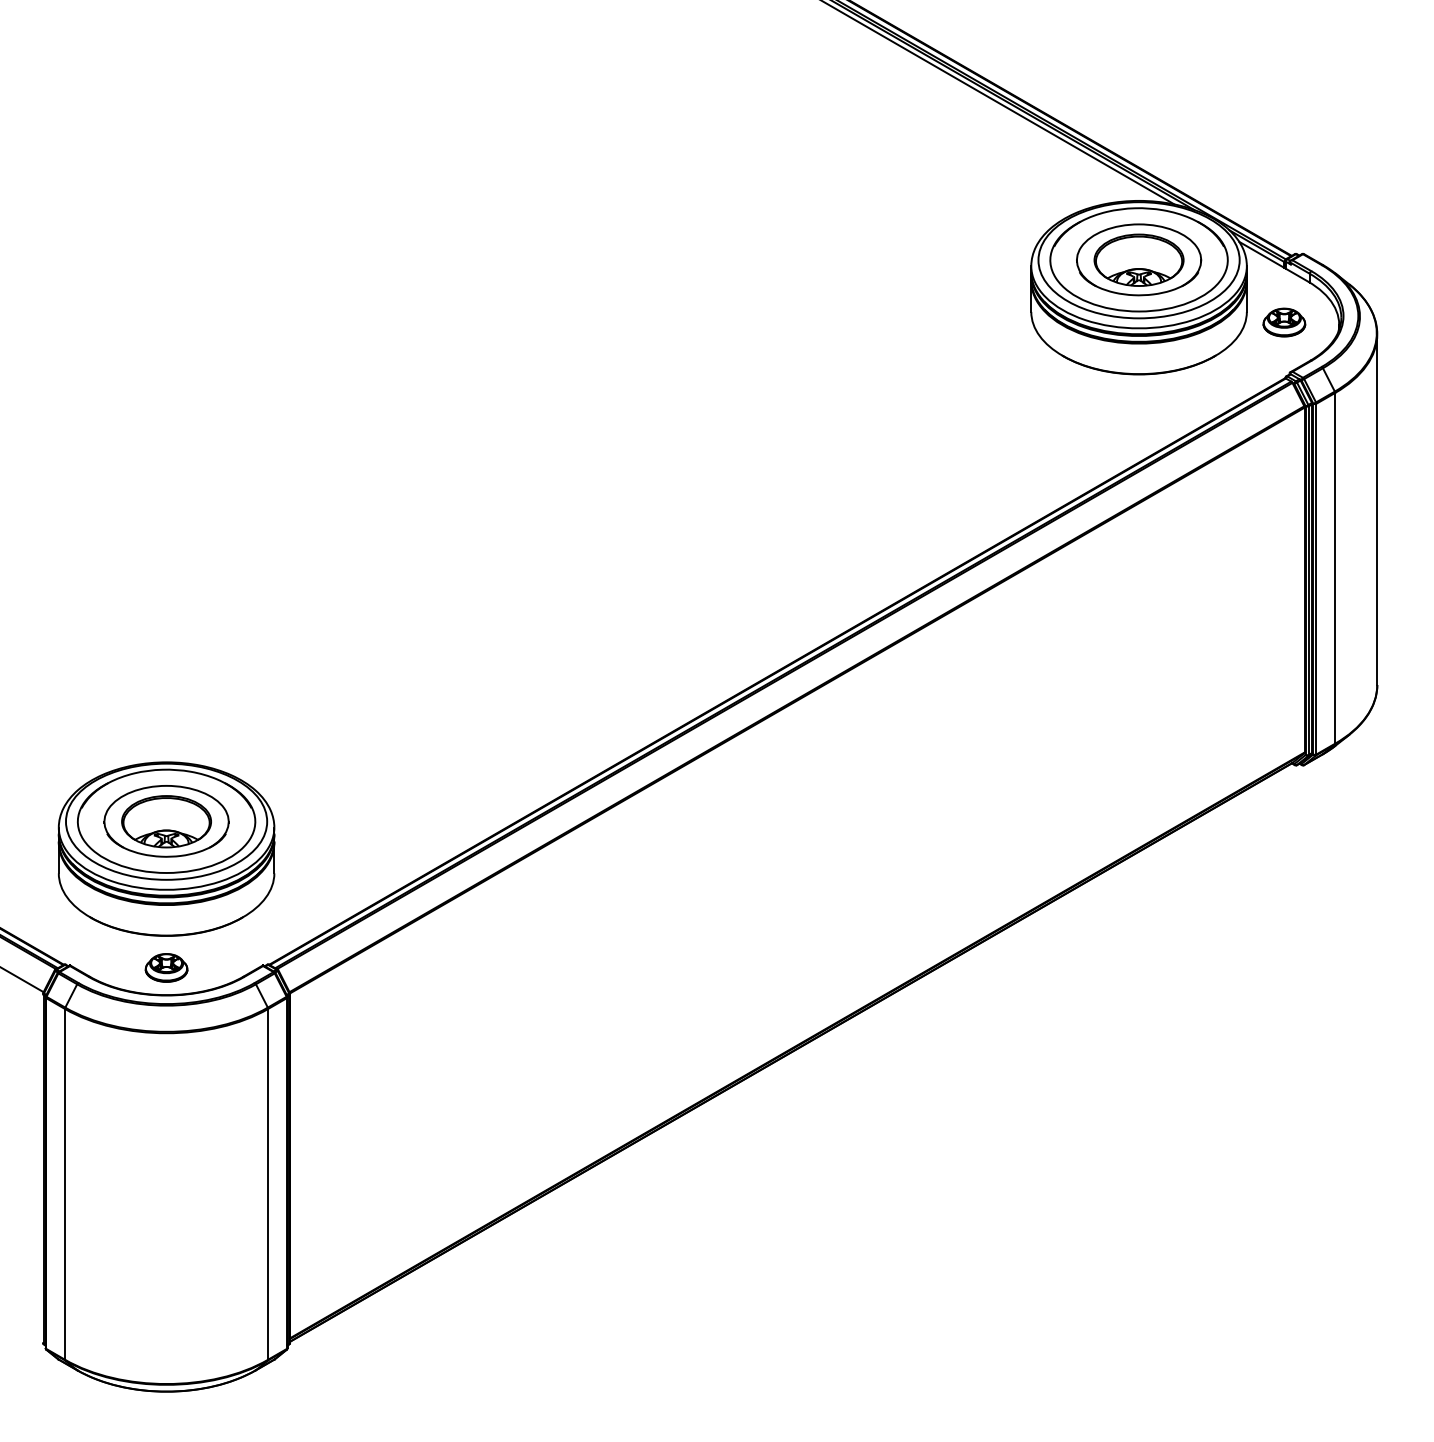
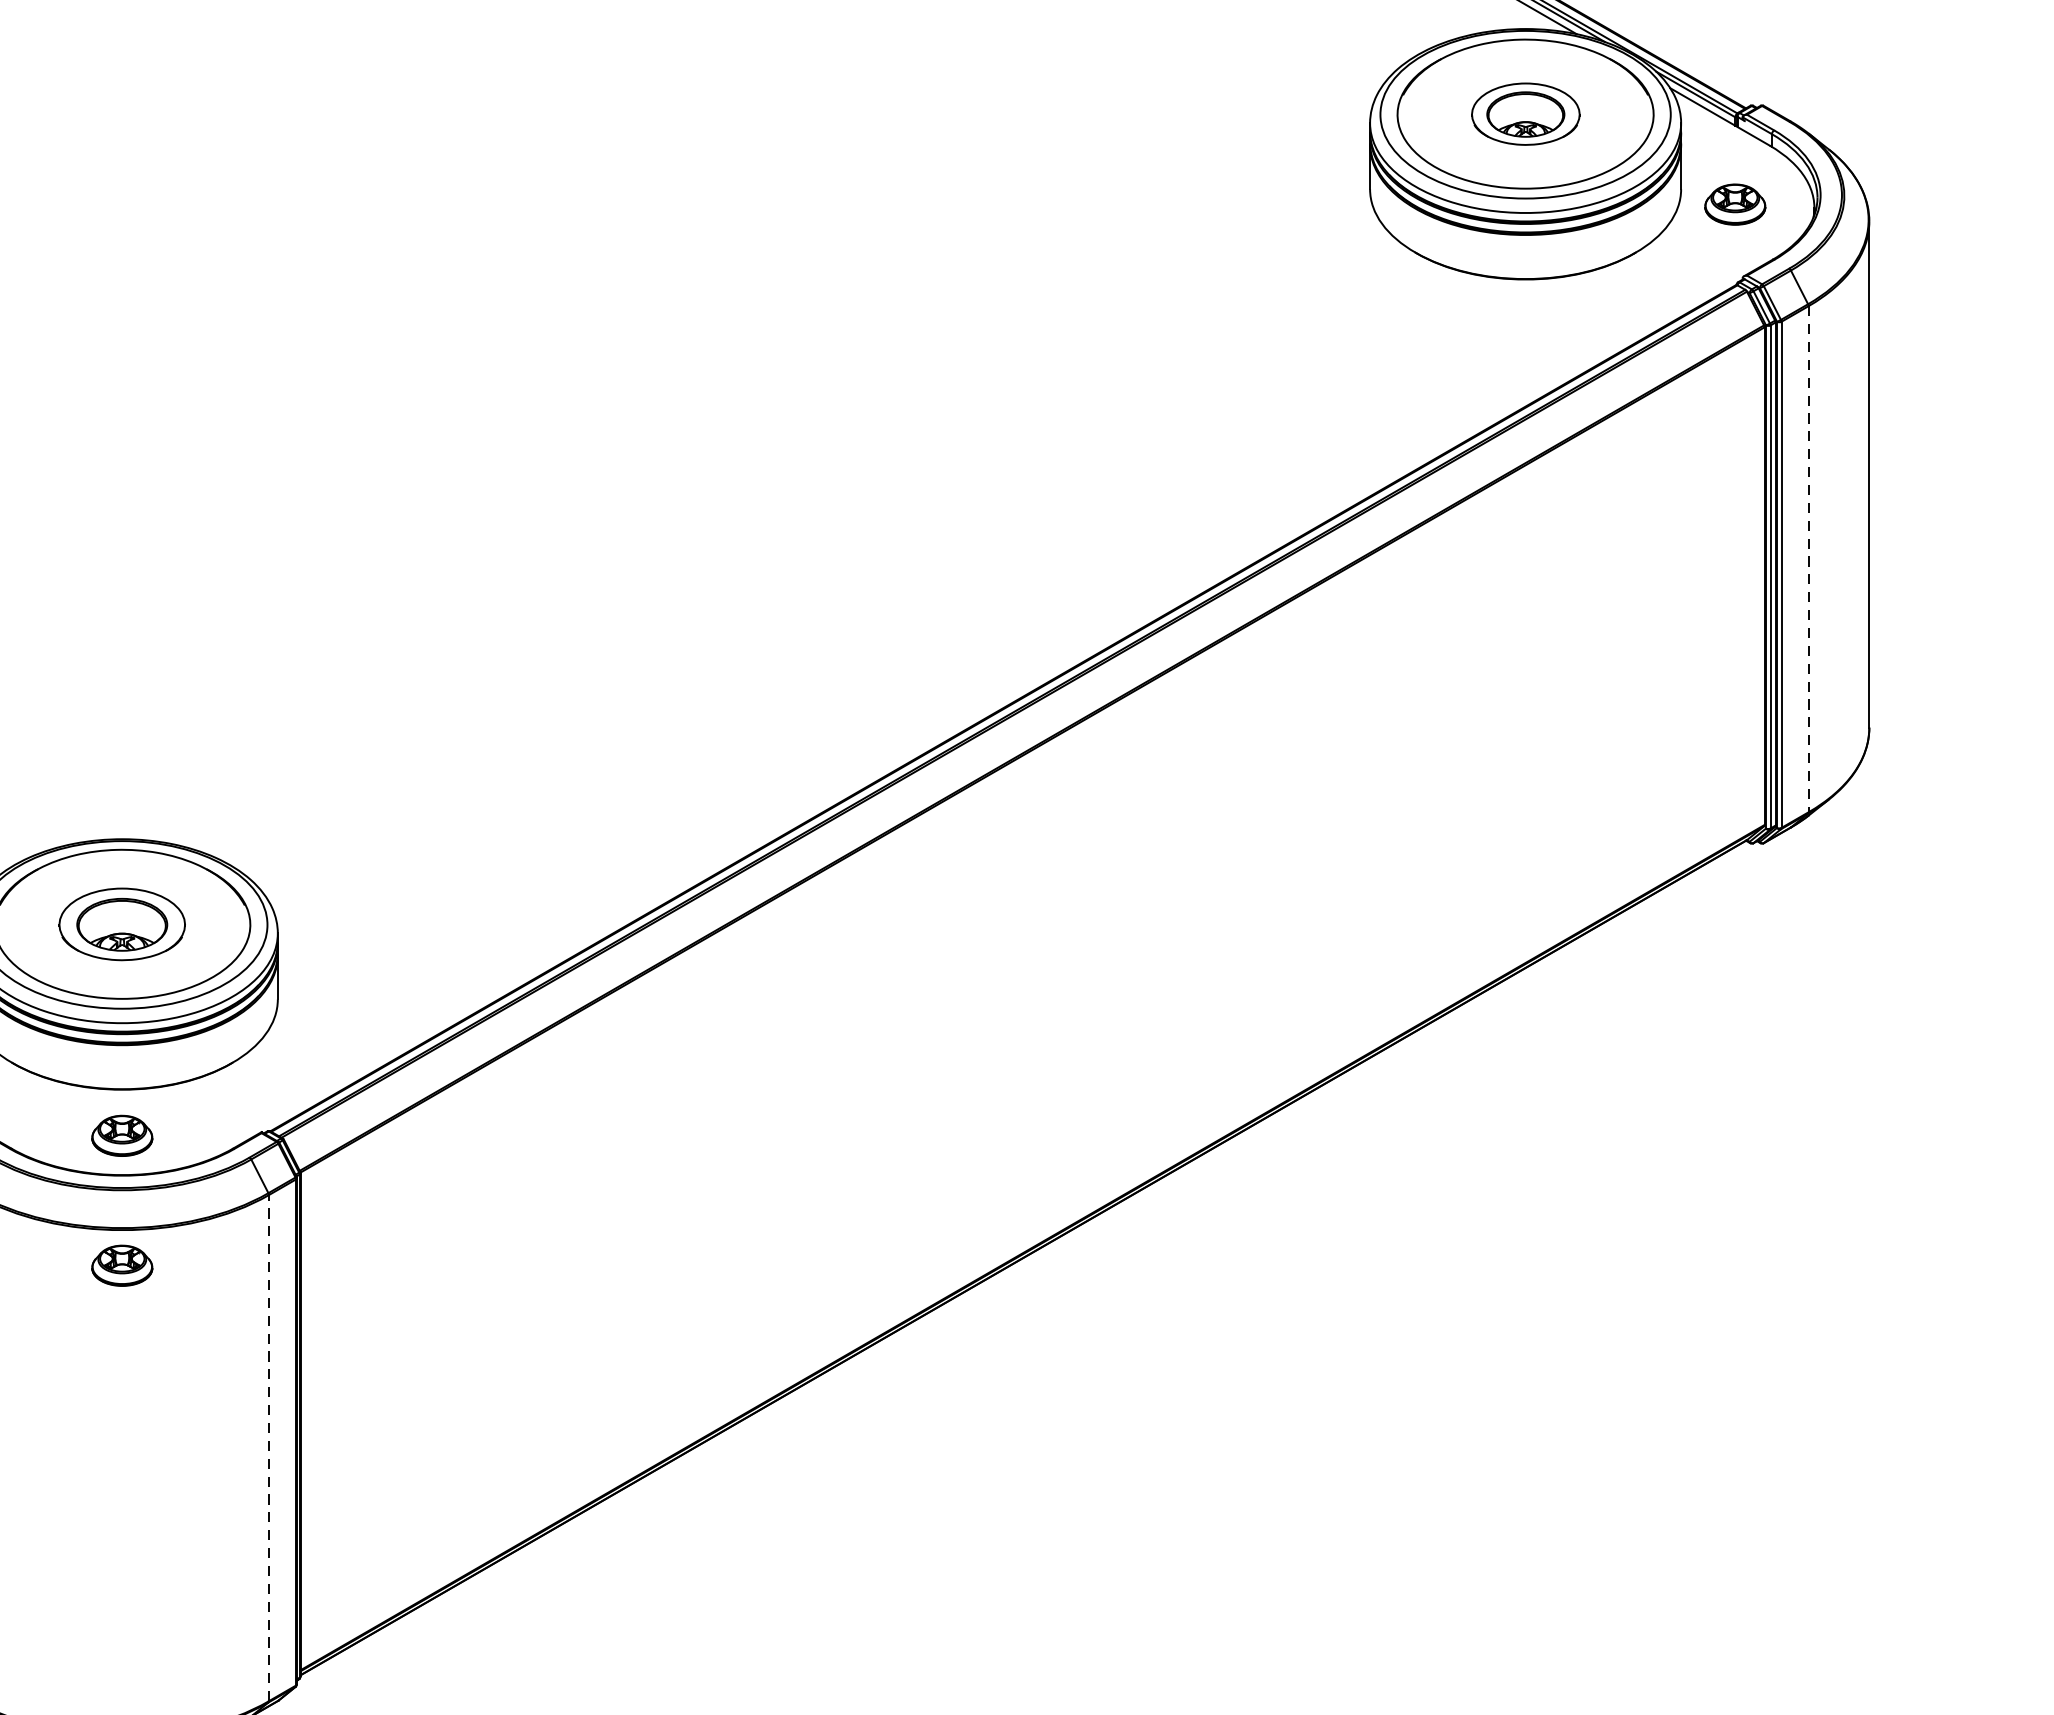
part: (1139, 259) -> (1526, 113), size x0.6
line: (1335, 568) -> (1809, 559), solid -> dashed
part: (166, 821) -> (122, 924), size x0.7
part: (166, 1057) -> (122, 1265), added
line: (268, 1183) -> (269, 1446), solid -> dashed

